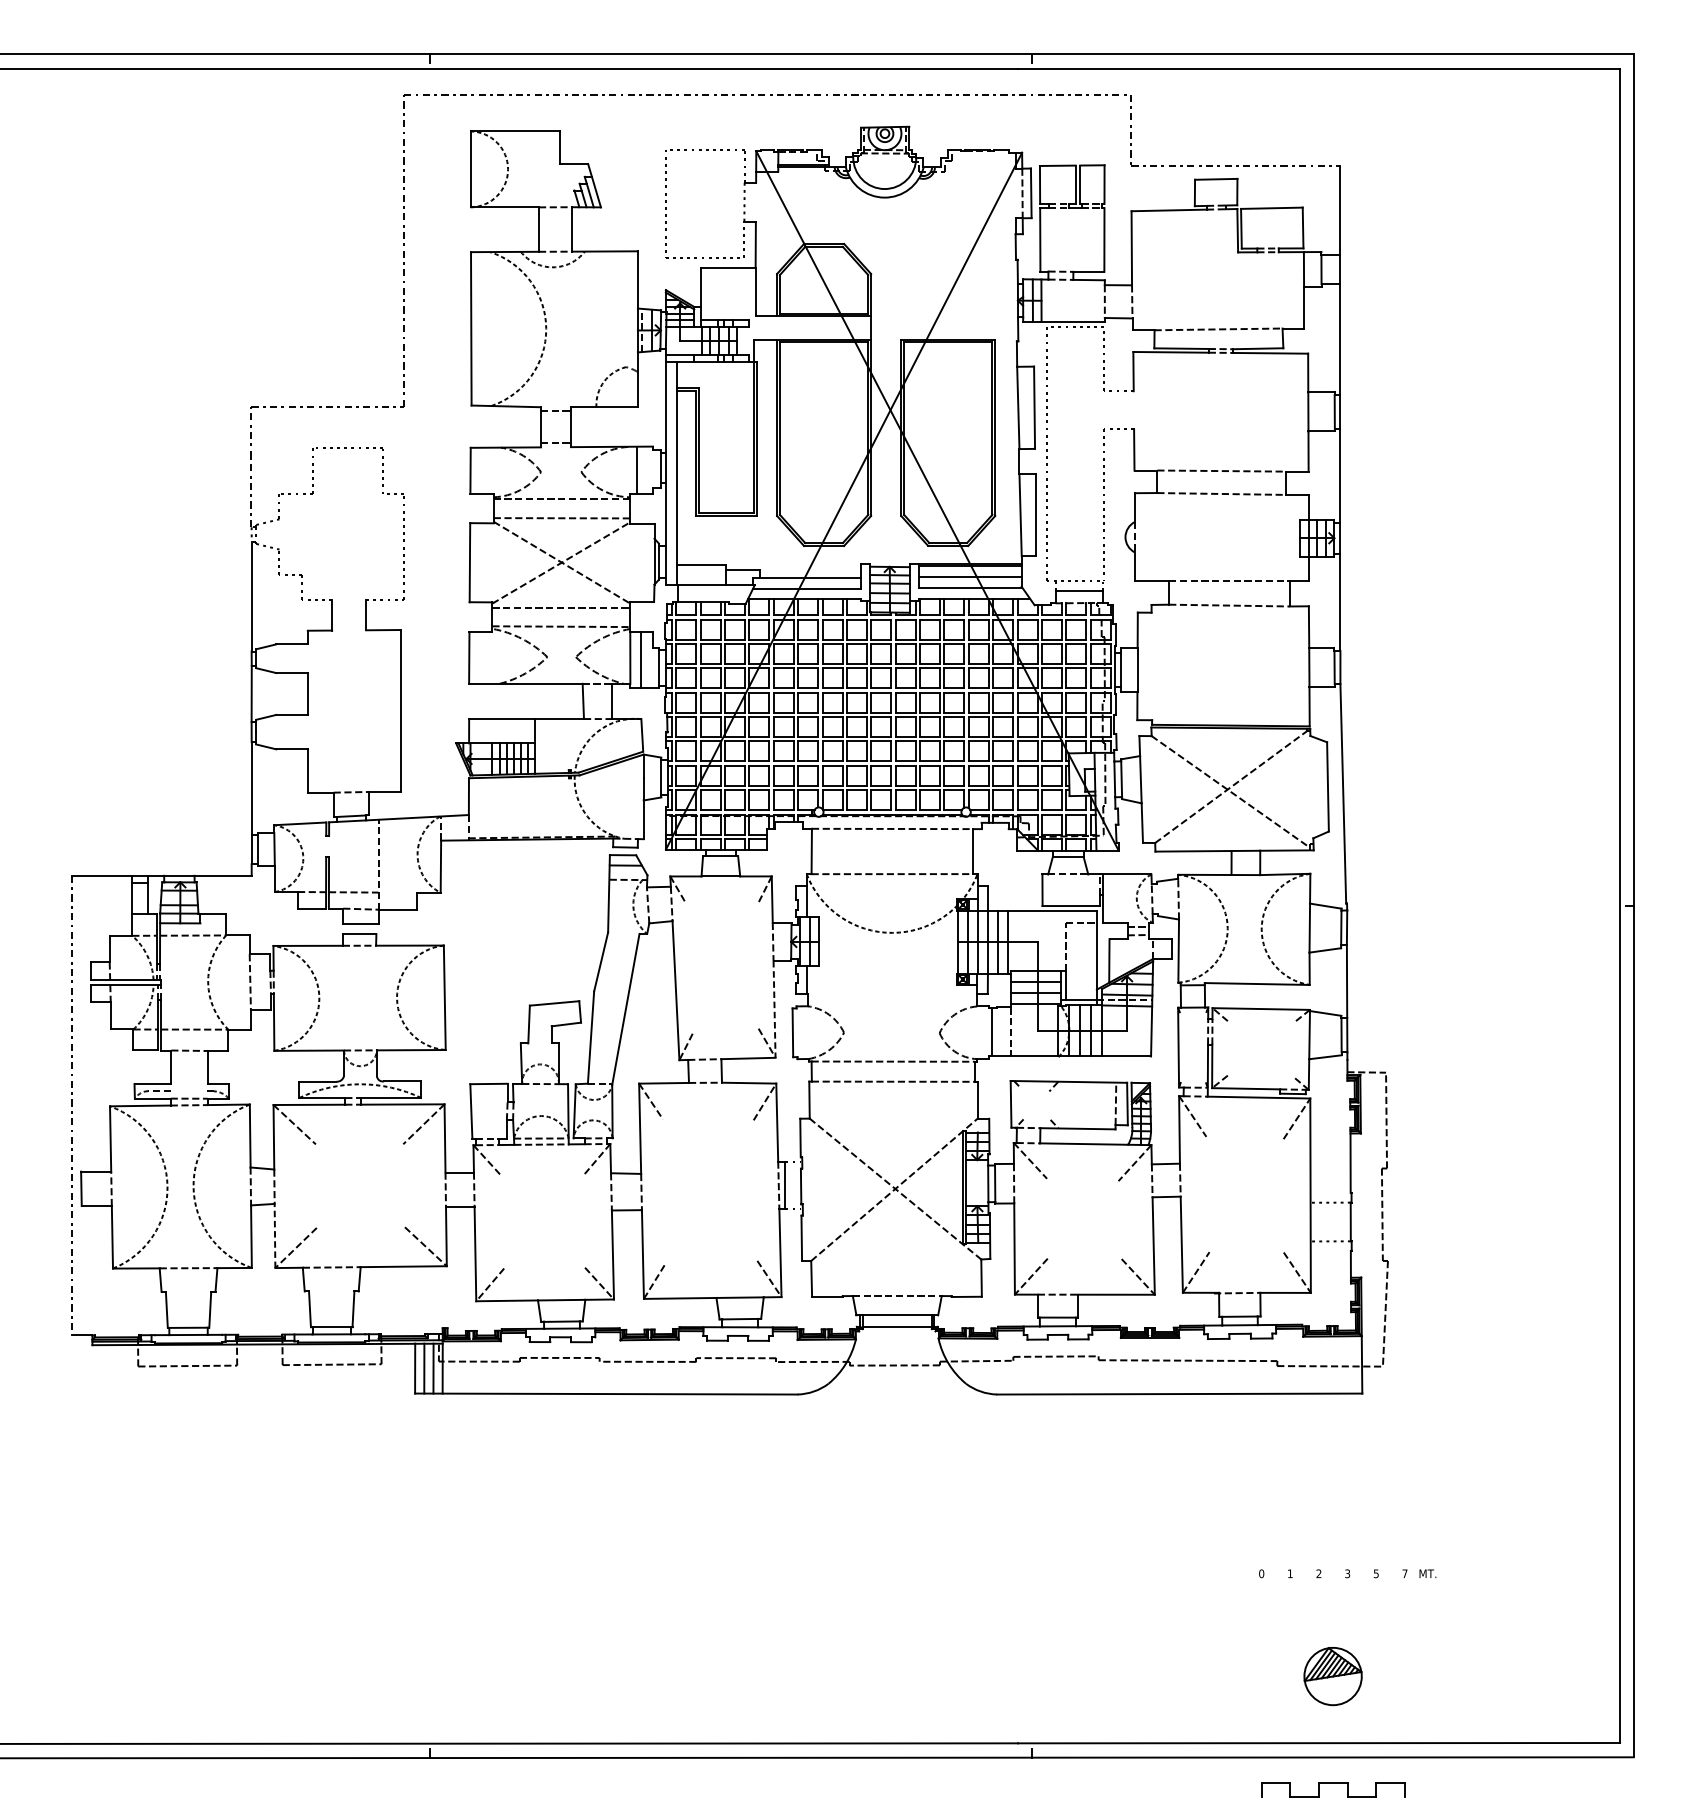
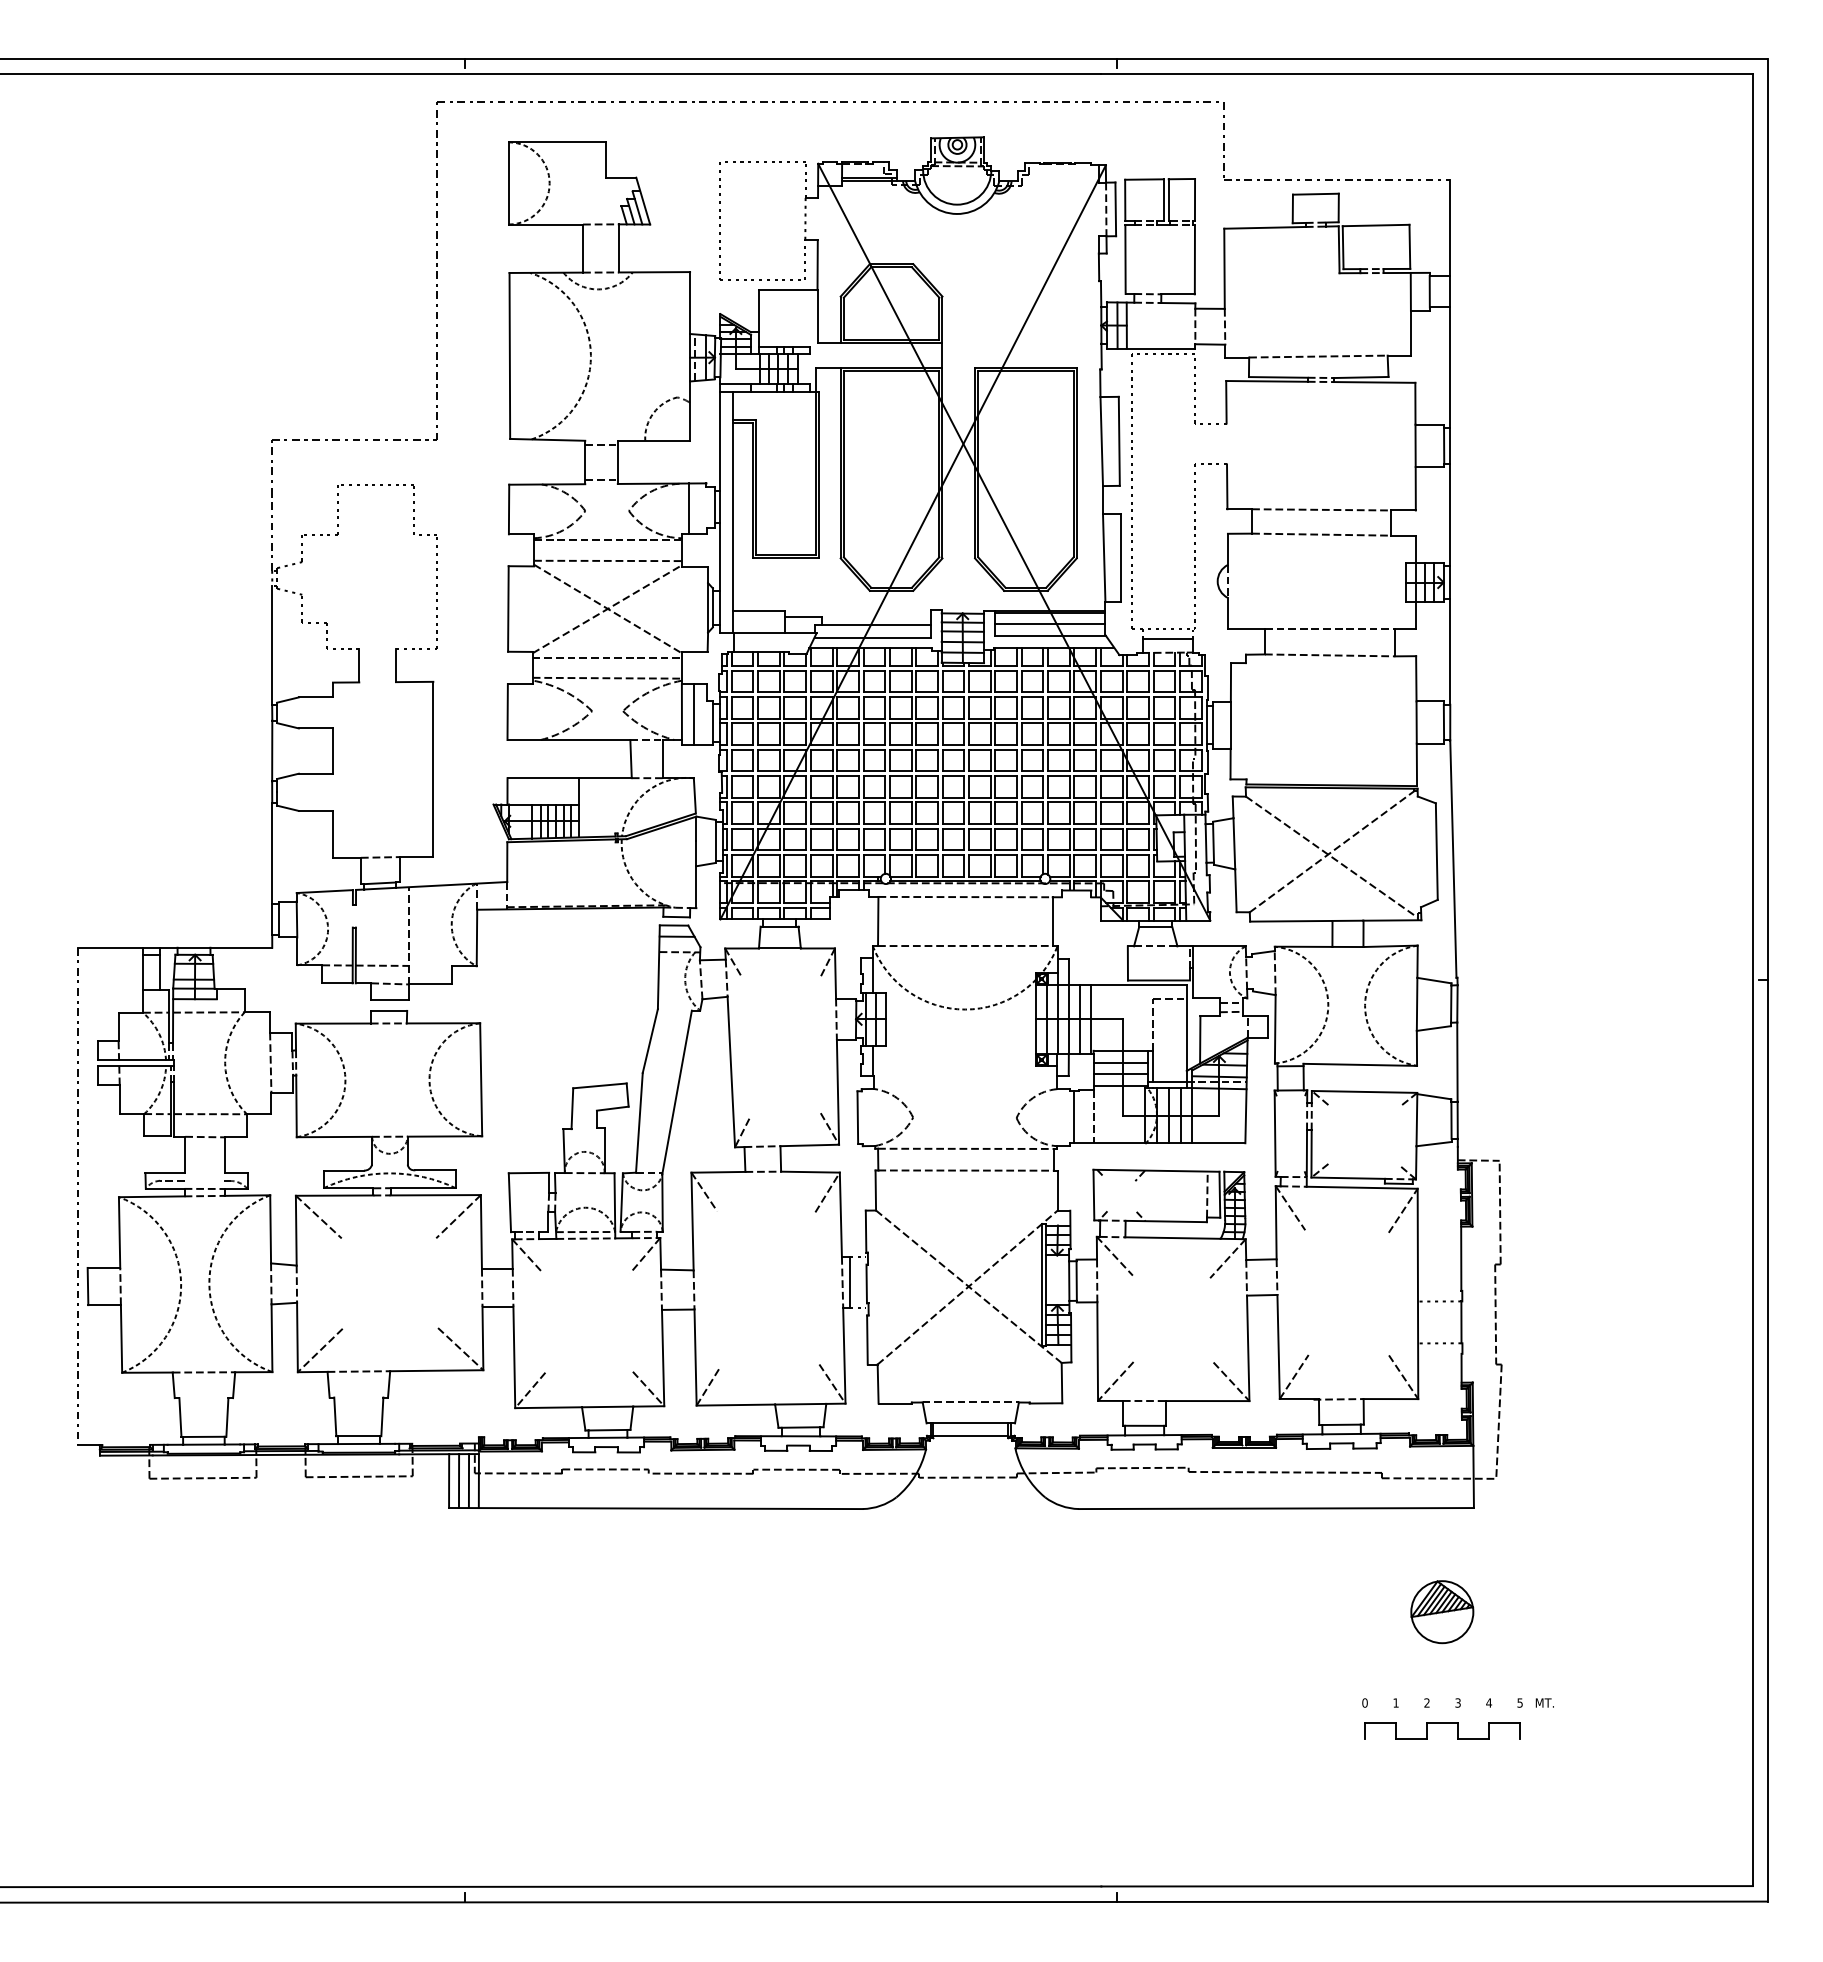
line: (775, 1009) -> (838, 1092), dashed -> solid
line: (275, 1235) -> (297, 1337), dashed -> solid
text: (1375, 1573) -> (1488, 1702), 5 -> 4
text: (1404, 1573) -> (1519, 1702), 7 -> 5
part: (1333, 1676) -> (1442, 1612), moved
part: (1333, 1783) -> (1442, 1723), moved

